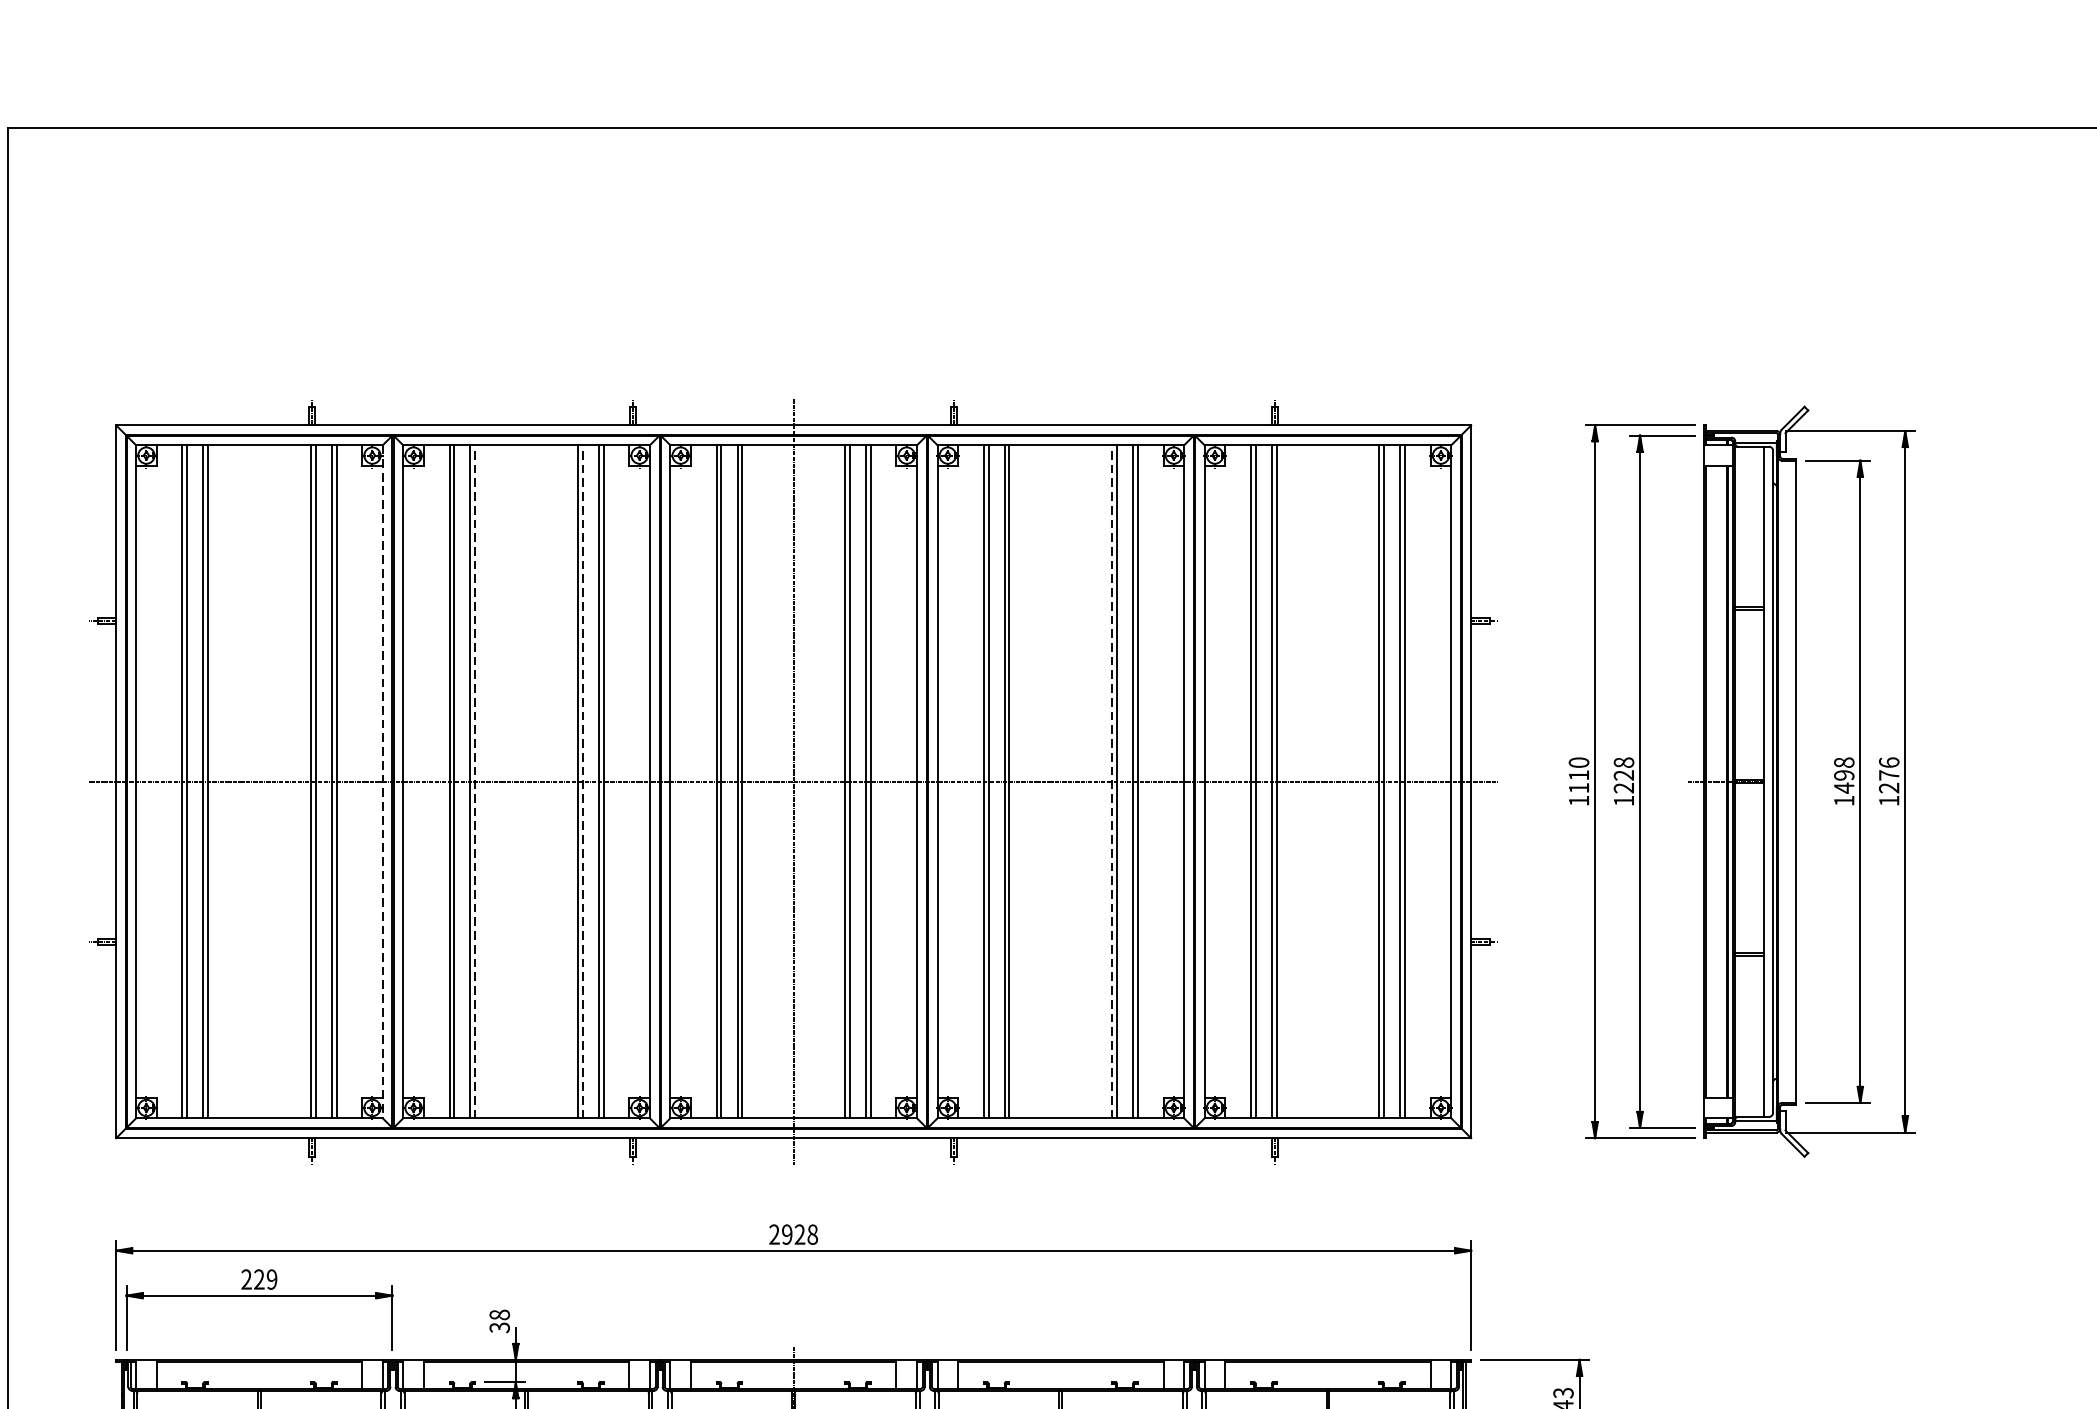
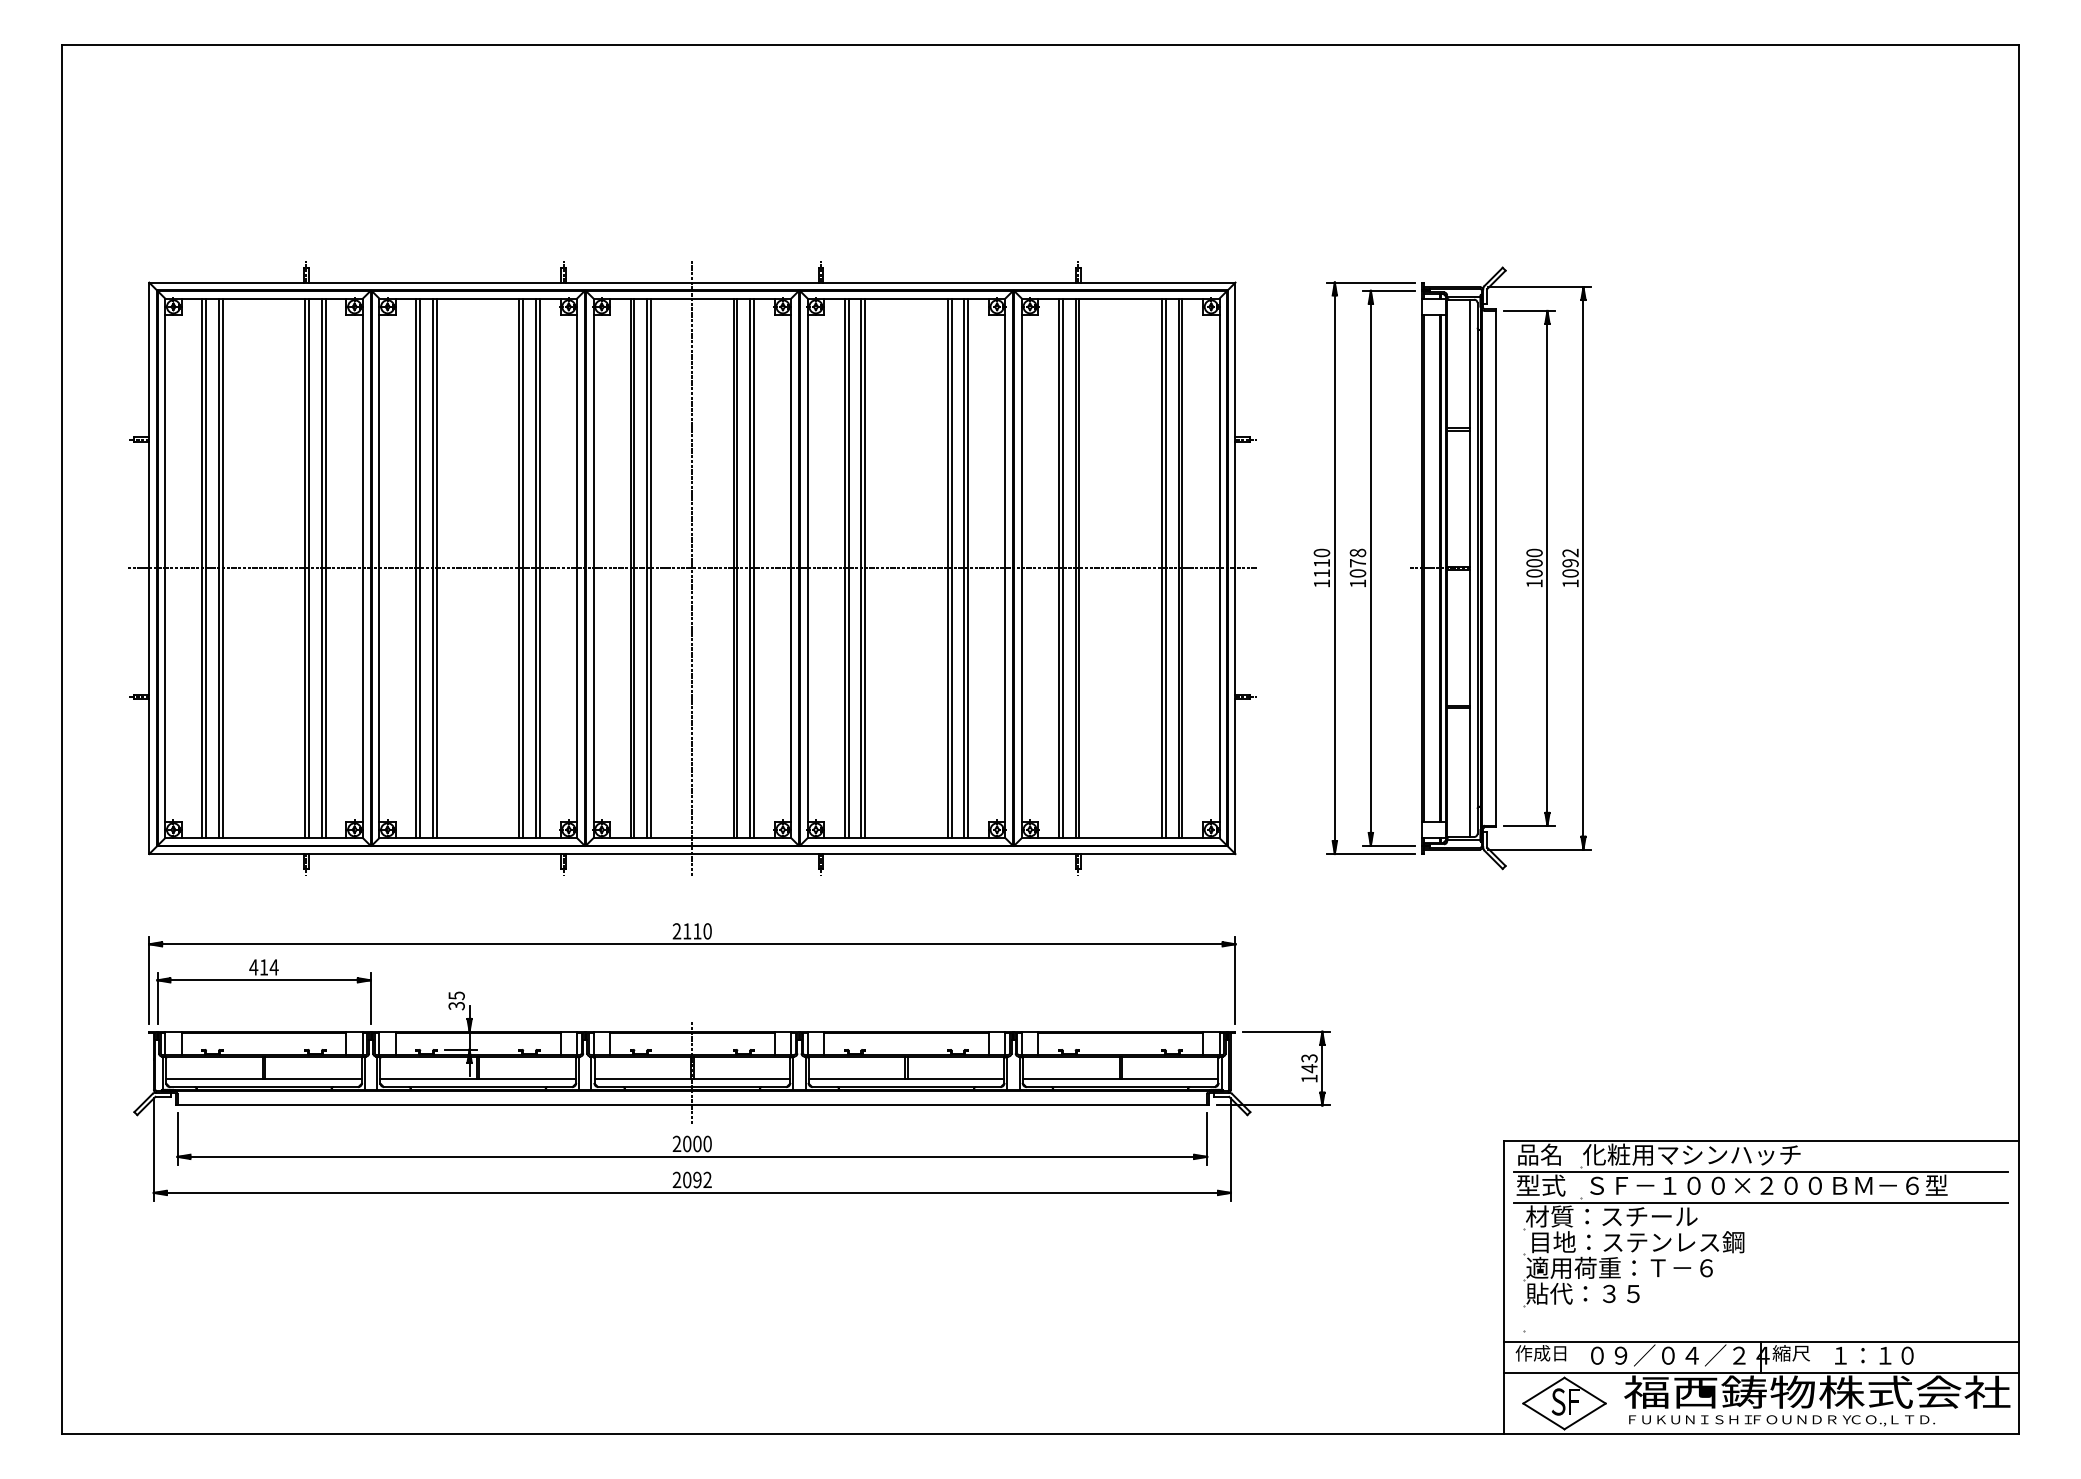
text: (1889, 774) -> (1570, 562), 1276 -> 1092
text: (1844, 775) -> (1534, 563), 1498 -> 1000
line: (382, 781) -> (362, 568), dashed -> solid
line: (475, 781) -> (437, 568), dashed -> solid
line: (583, 781) -> (523, 568), dashed -> solid
line: (1111, 781) -> (947, 568), dashed -> solid
text: (1623, 781) -> (1357, 568), 1228 -> 1078
text: (800, 1234) -> (697, 931), 2928 -> 2110
text: (258, 1279) -> (263, 967), 229 -> 414
text: (499, 1314) -> (456, 995), 38 -> 35

